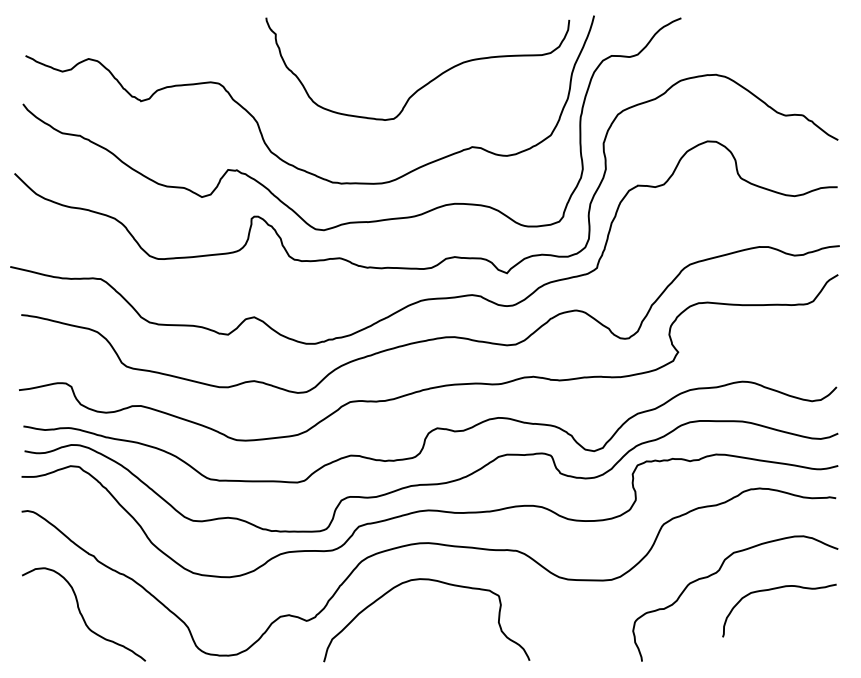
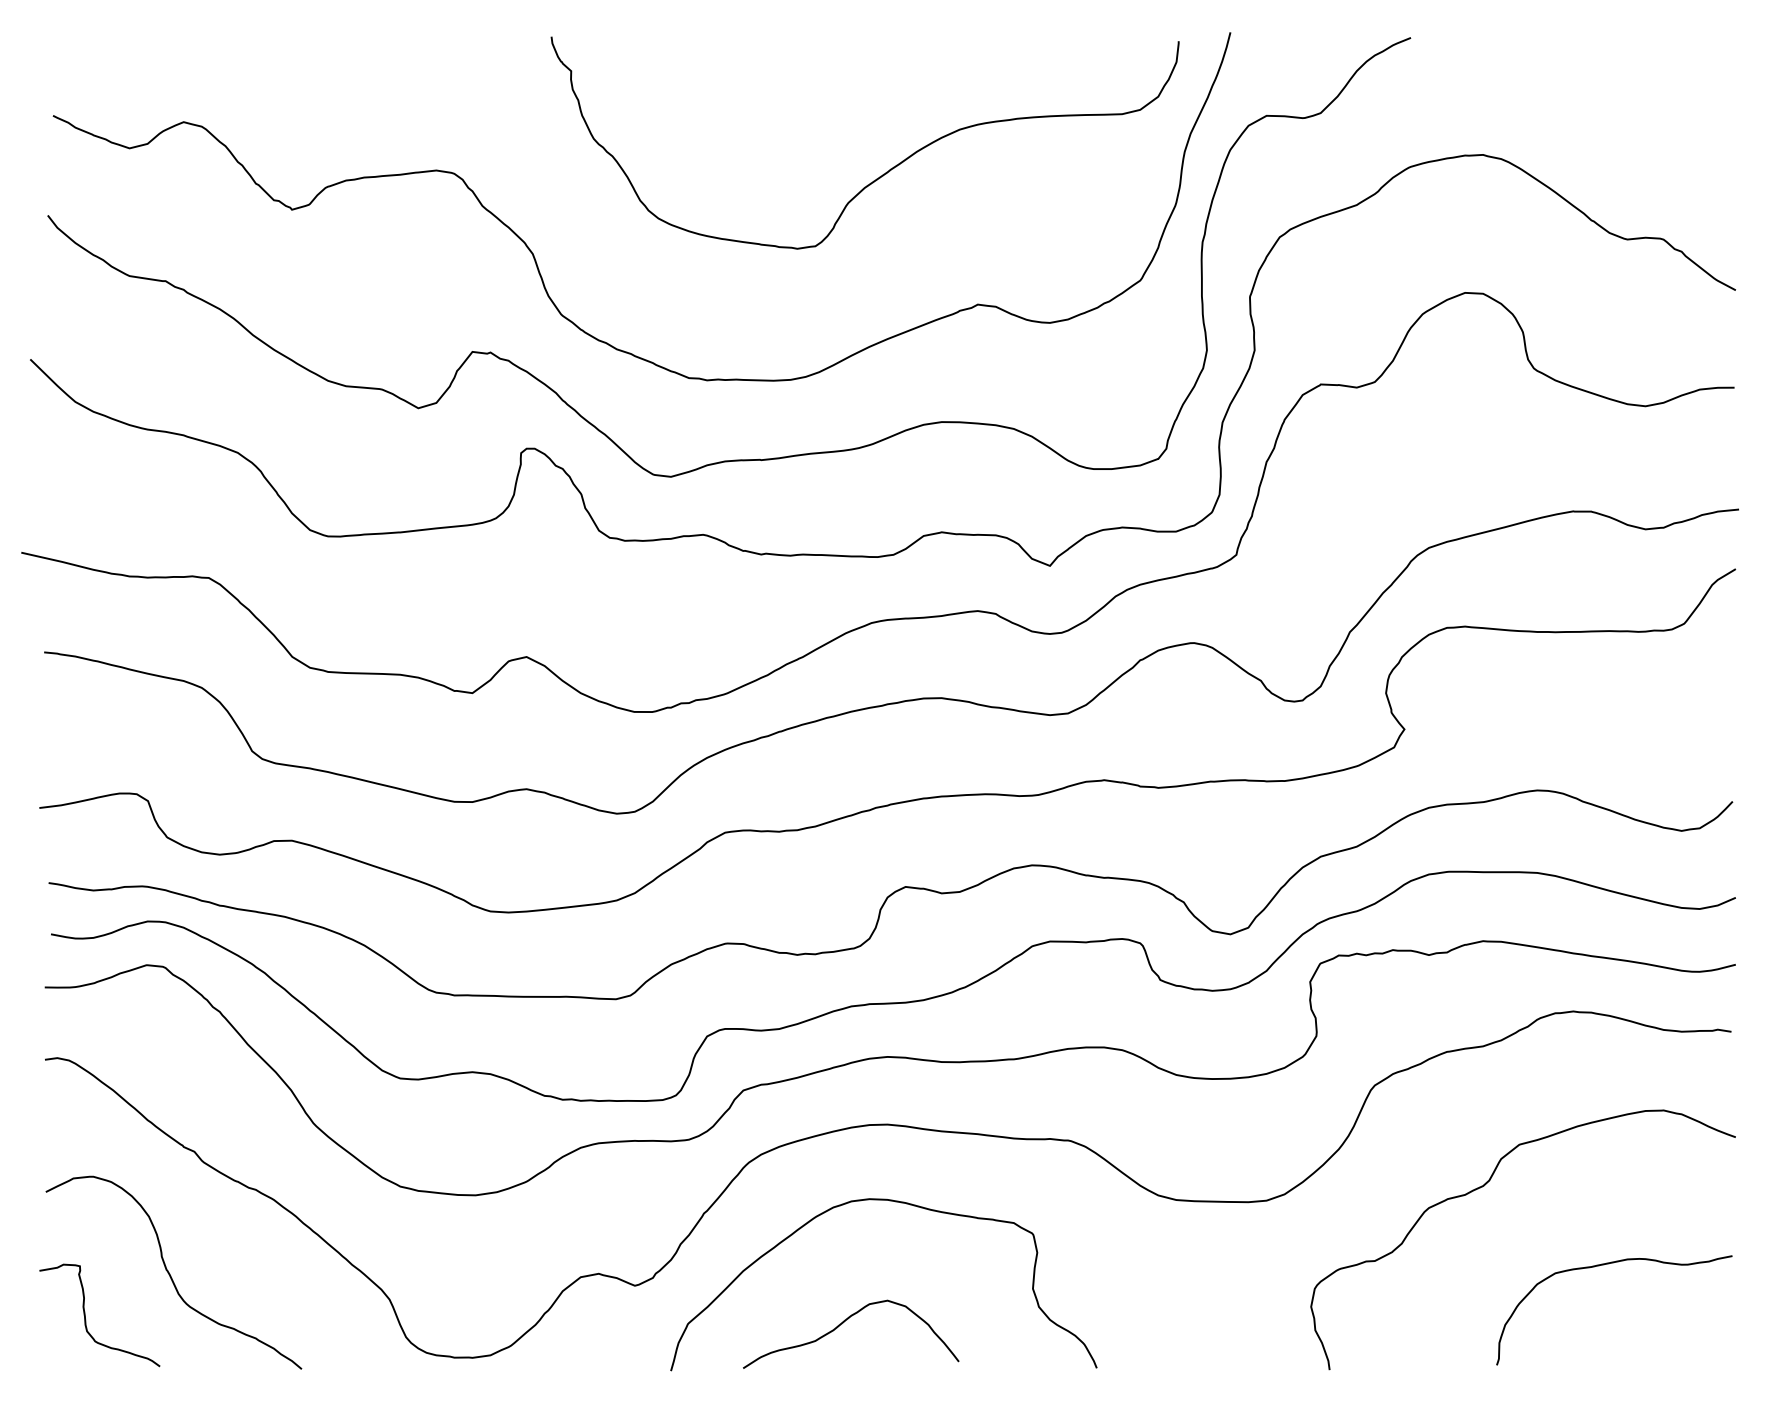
curve: (776, 589) -> (1607, 1266), moved
curve: (41, 634) -> (86, 1313), added
curve: (406, 640) -> (841, 1326), added

